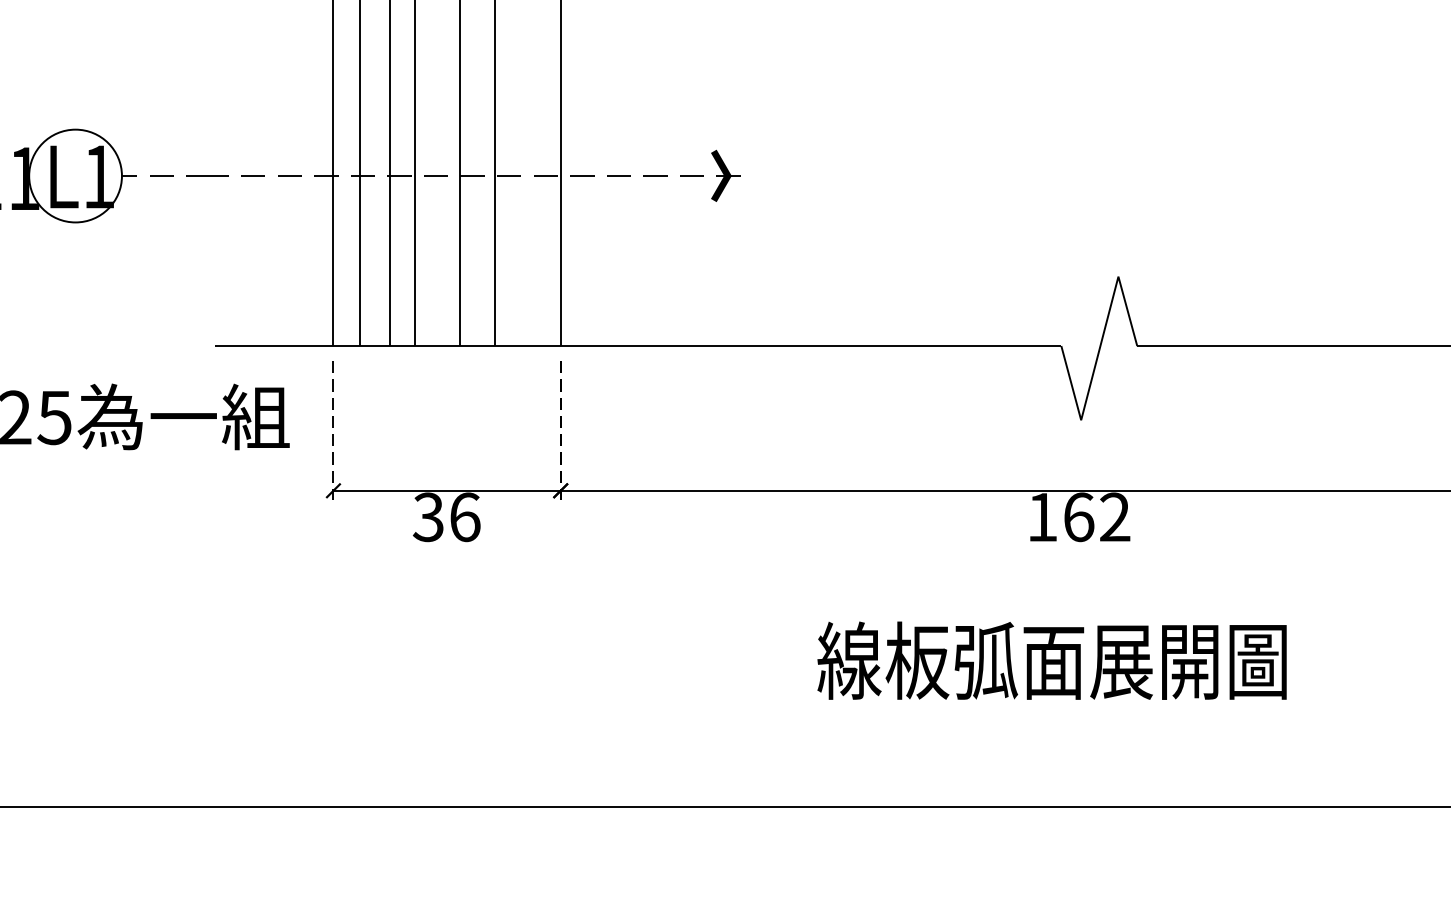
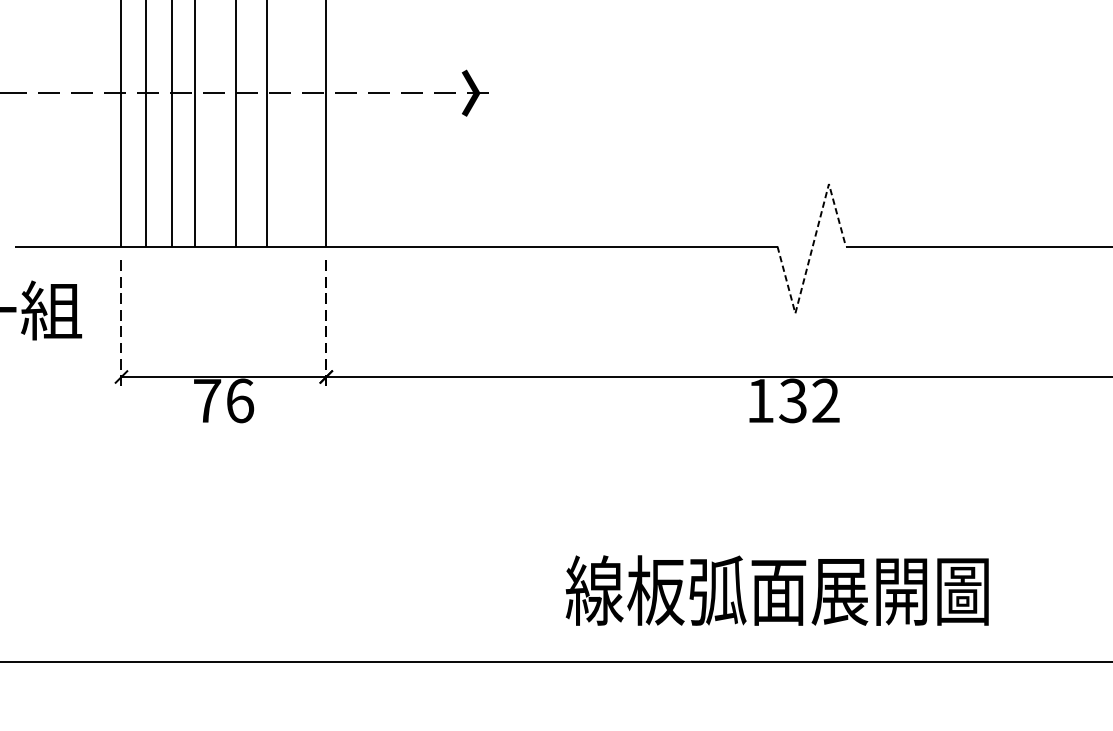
line: (1099, 350) -> (811, 250), solid -> dashed
text: (427, 517) -> (206, 401), 36 -> 76
text: (1078, 517) -> (792, 401), 162 -> 132
text: (1051, 660) -> (776, 590), moved

